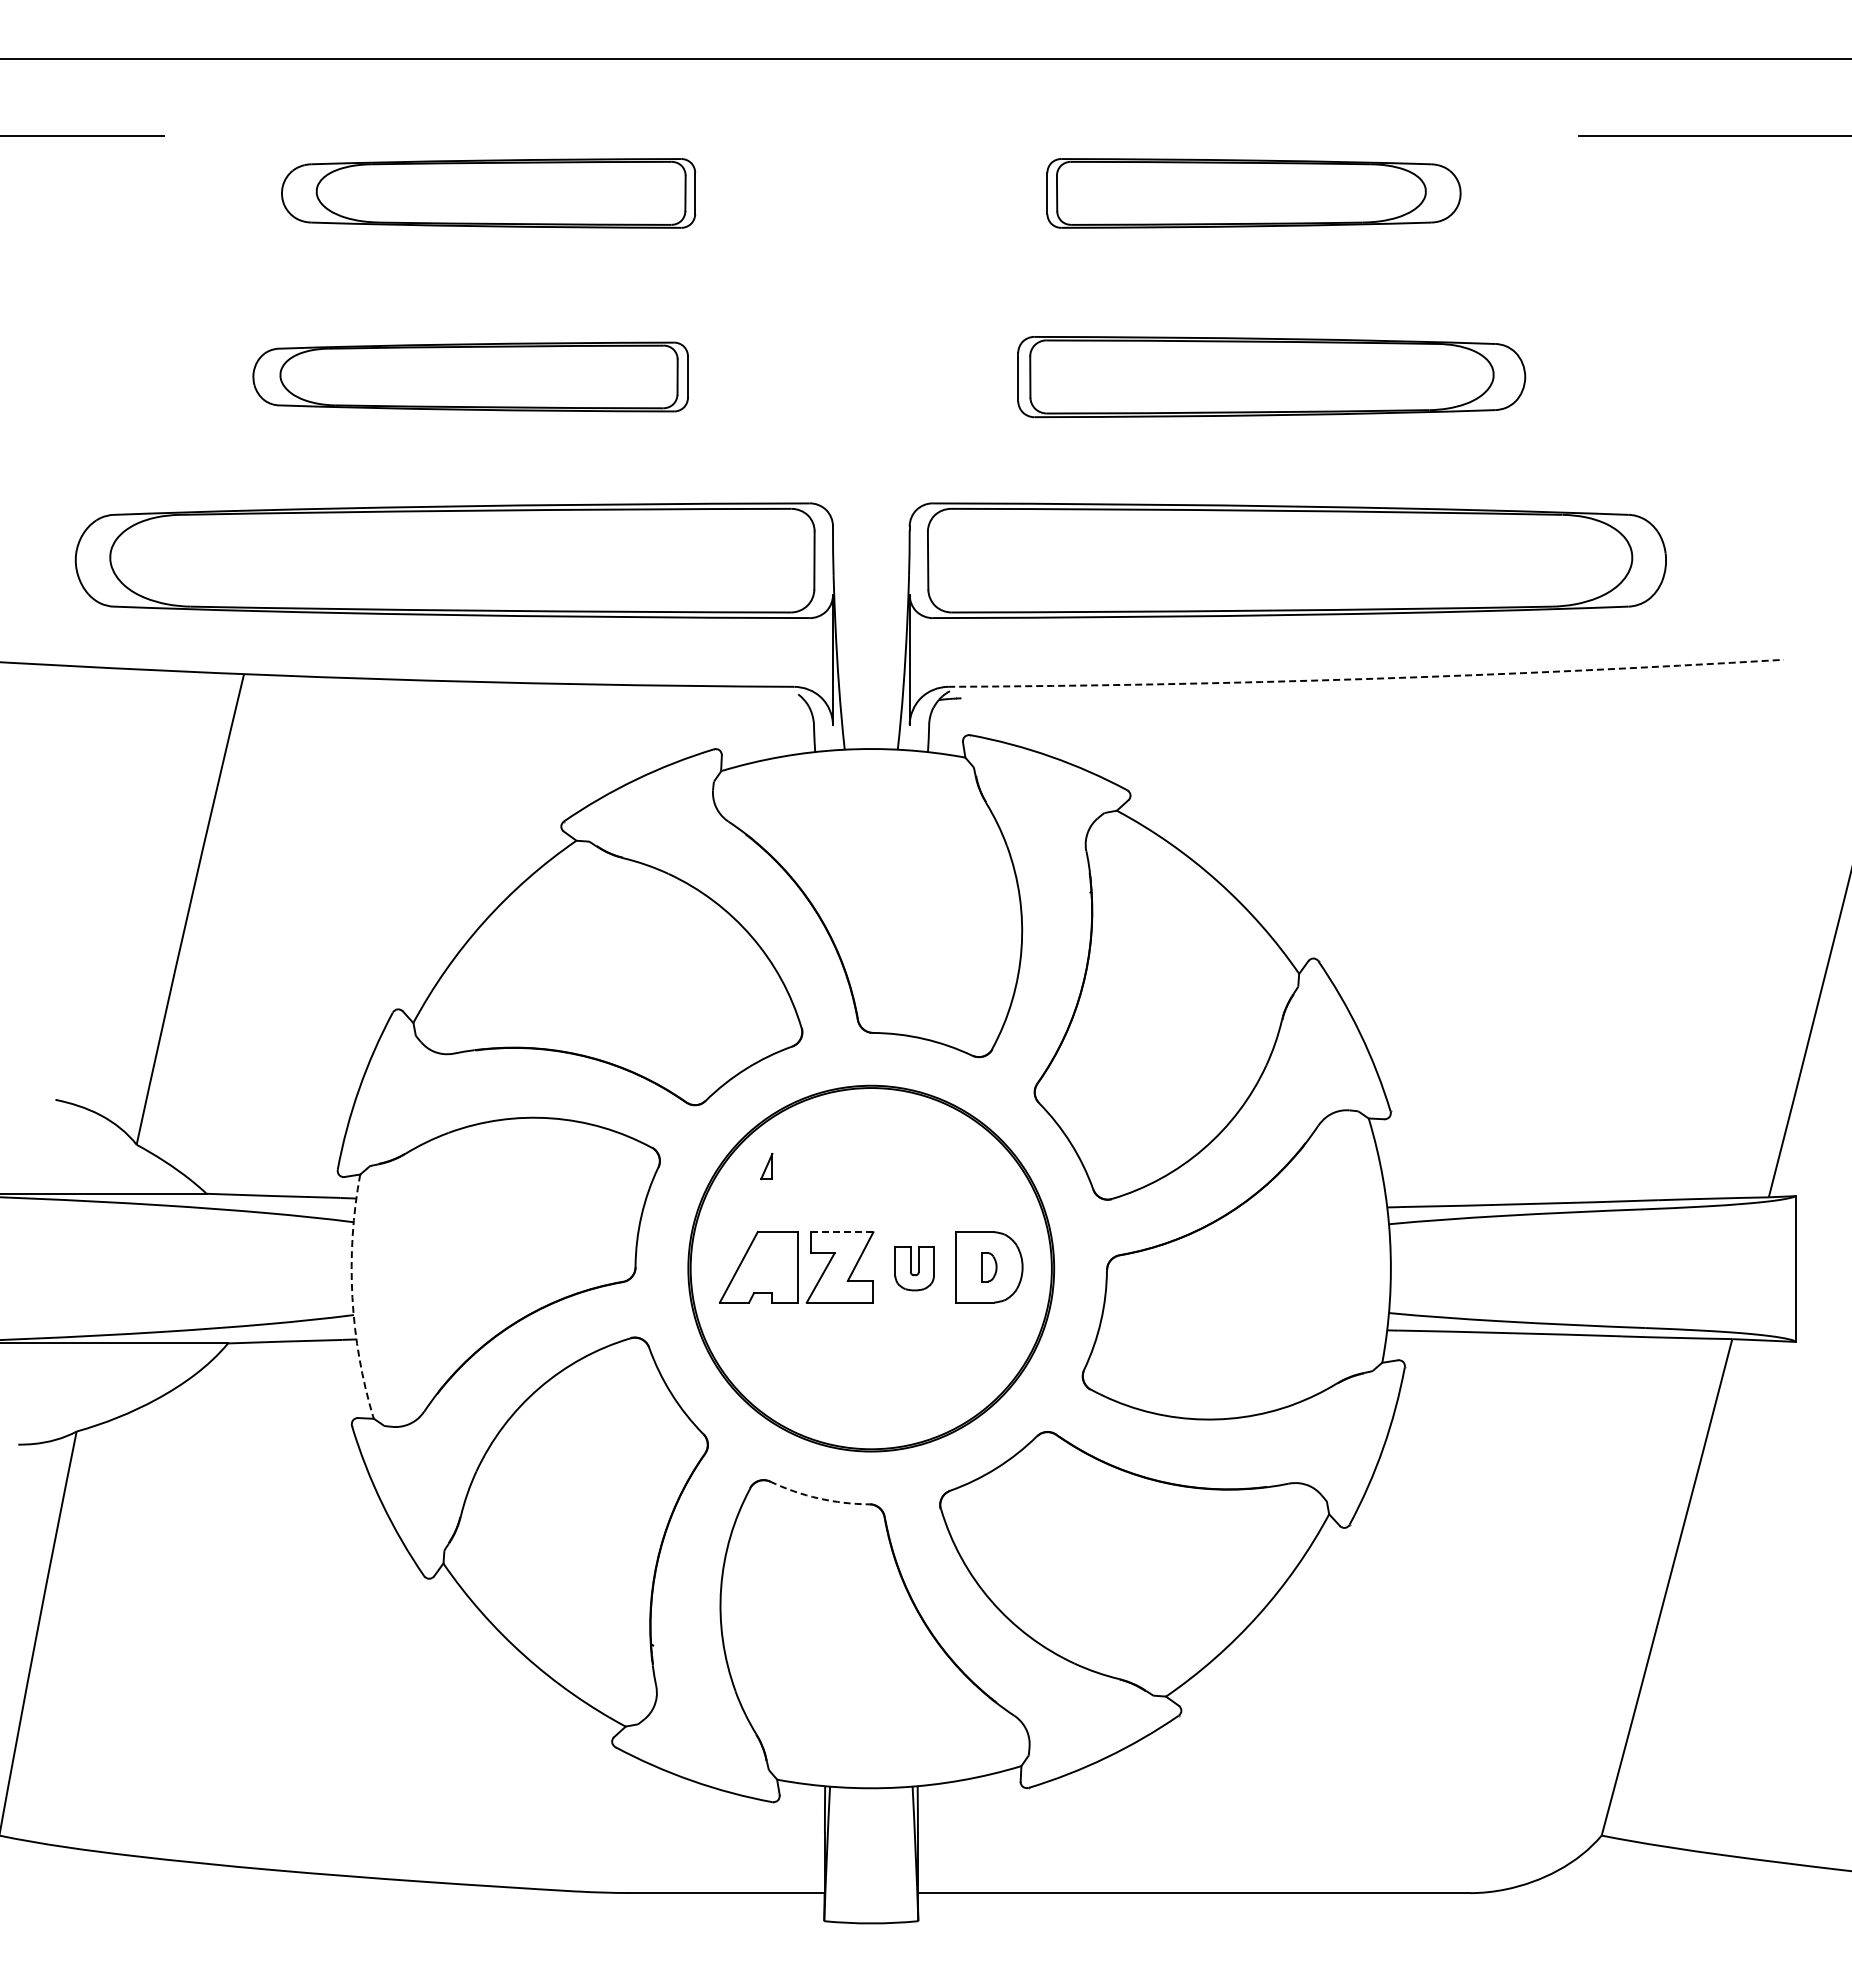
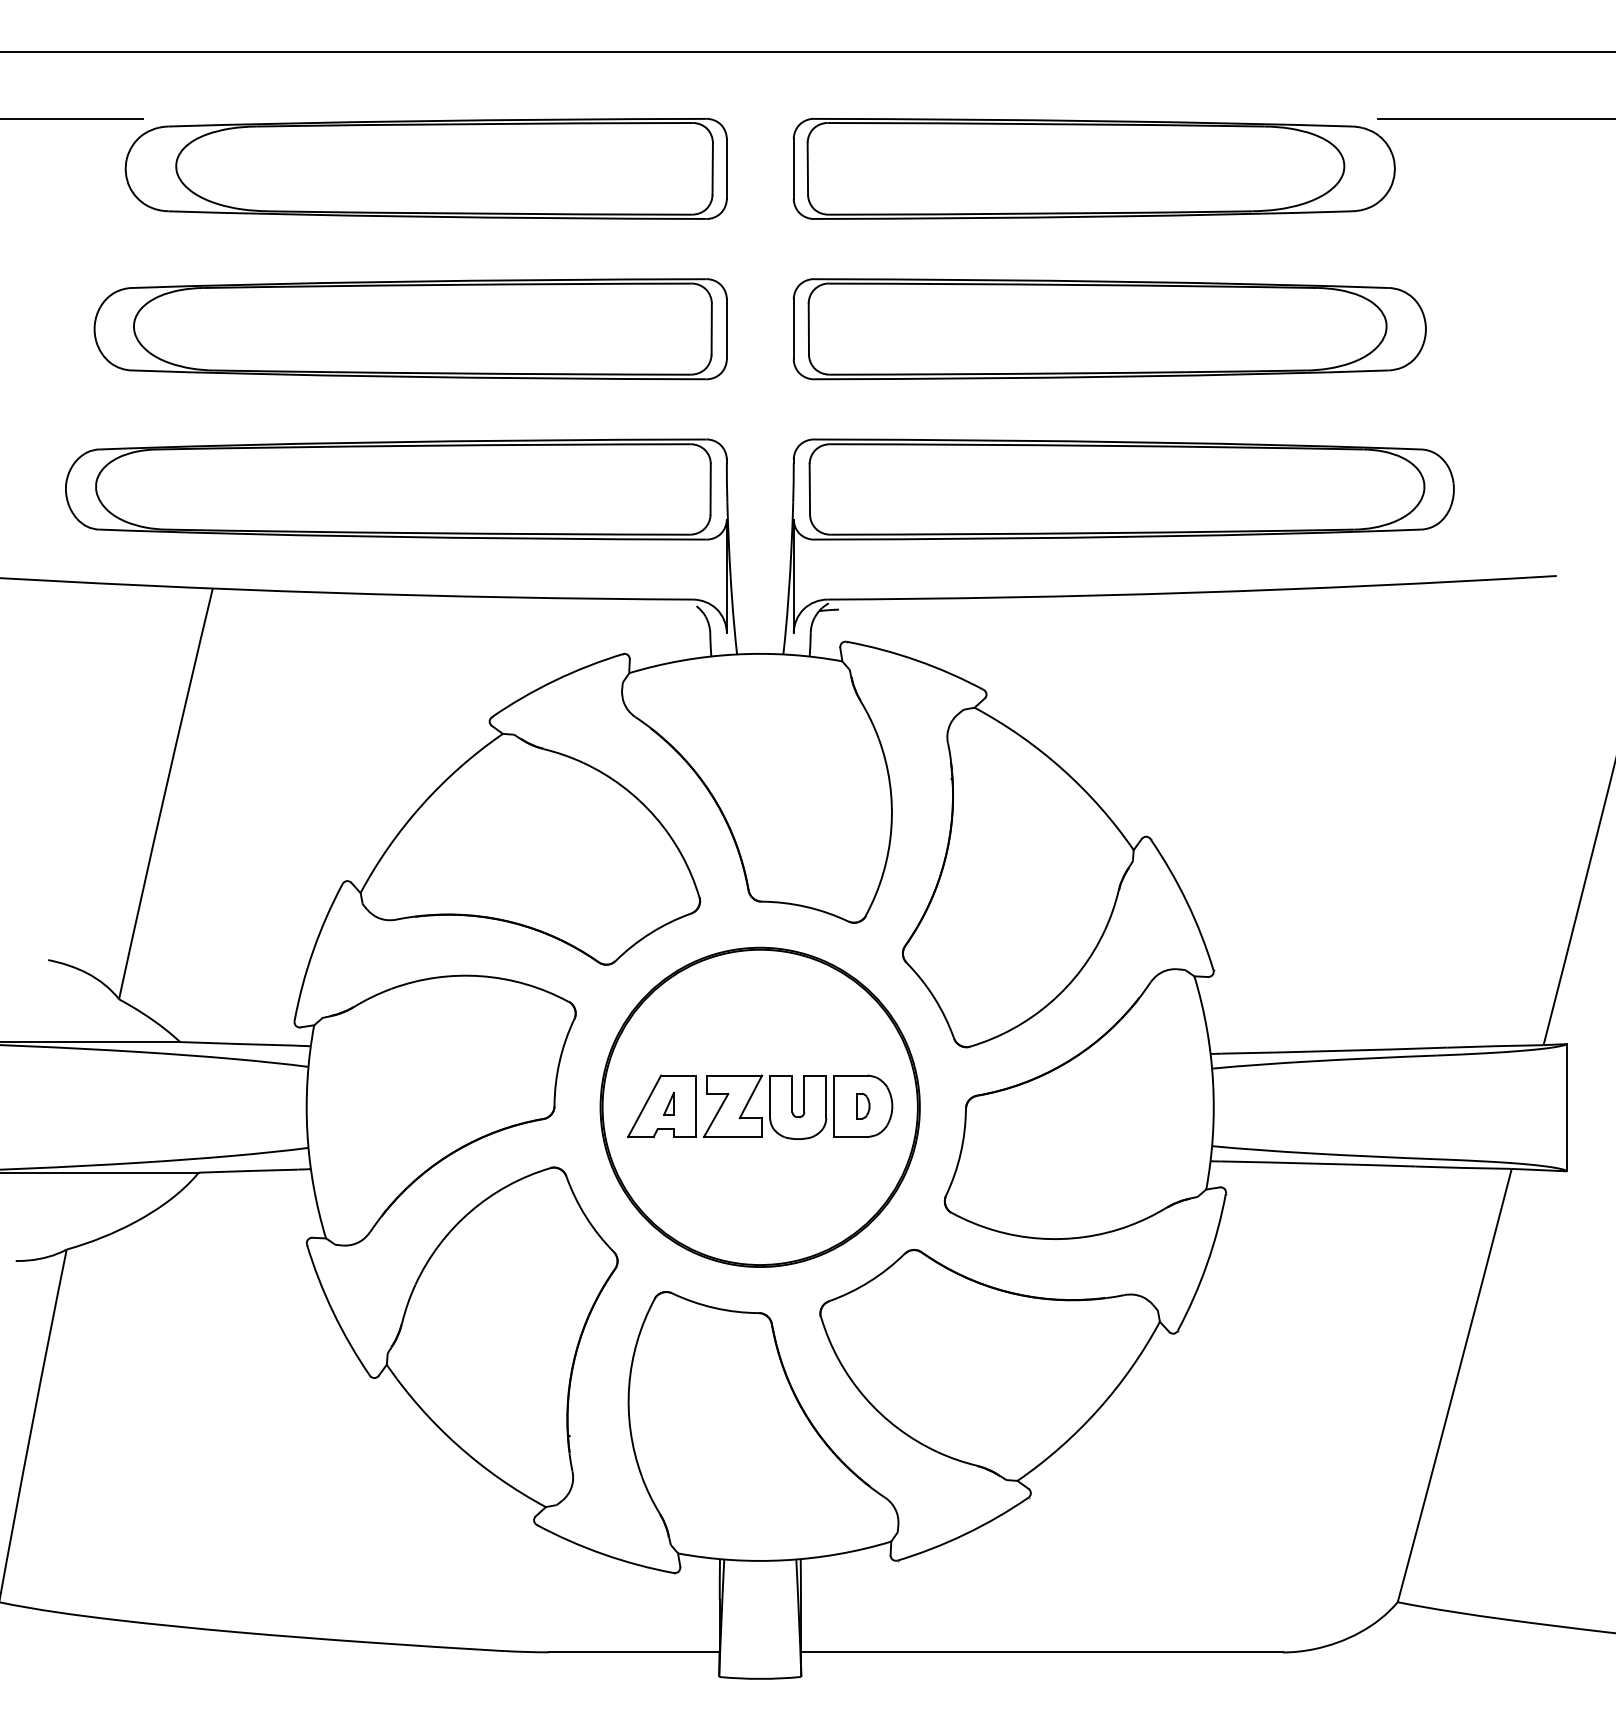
part: (488, 193) -> (426, 169), size x1.67
part: (1253, 193) -> (1093, 169), size x1.67
part: (470, 376) -> (410, 328), size x1.67
part: (1271, 376) -> (1109, 328), size x1.43
arc: (1366, 679) -> (1192, 593), dashed -> solid
part: (766, 1166) -> (668, 1103), moved
line: (842, 1232) -> (735, 1075), dashed -> solid
part: (914, 1268) -> (797, 1107), size x1.67
arc: (352, 1297) -> (307, 1132), dashed -> solid
arc: (818, 1498) -> (714, 1308), dashed -> solid

